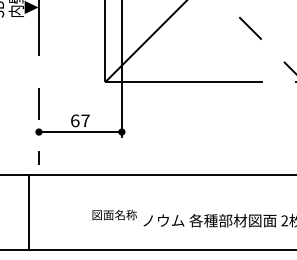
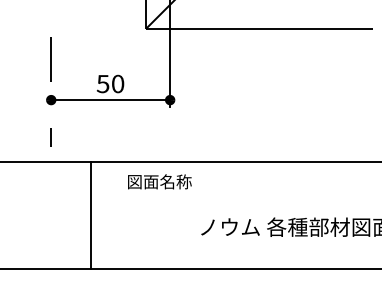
text: (79, 120) -> (109, 83), 67 -> 50
line: (28, 212) -> (90, 215), moved
text: (114, 215) -> (159, 182), moved

